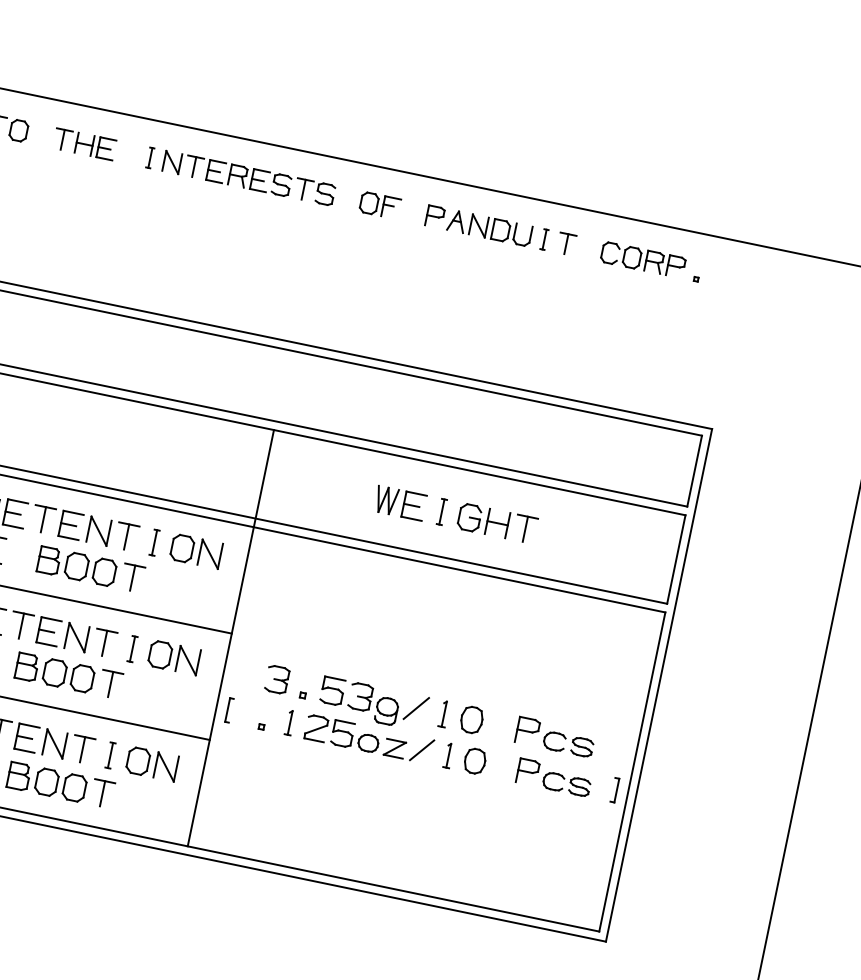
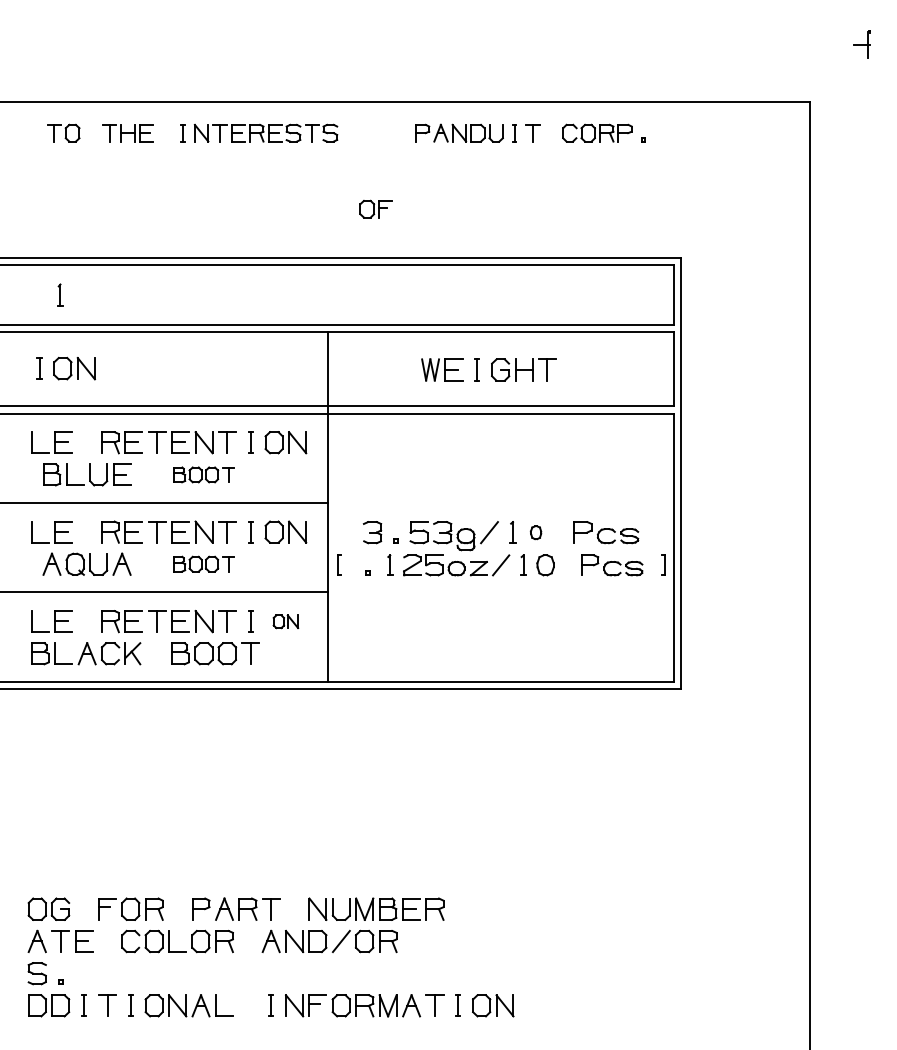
part: (379, 204) -> (375, 208), moved
part: (90, 568) -> (203, 474), size x0.7
part: (68, 674) -> (203, 563), size x0.7
part: (471, 719) -> (535, 532), size x0.6
part: (151, 763) -> (285, 621), size x0.6

